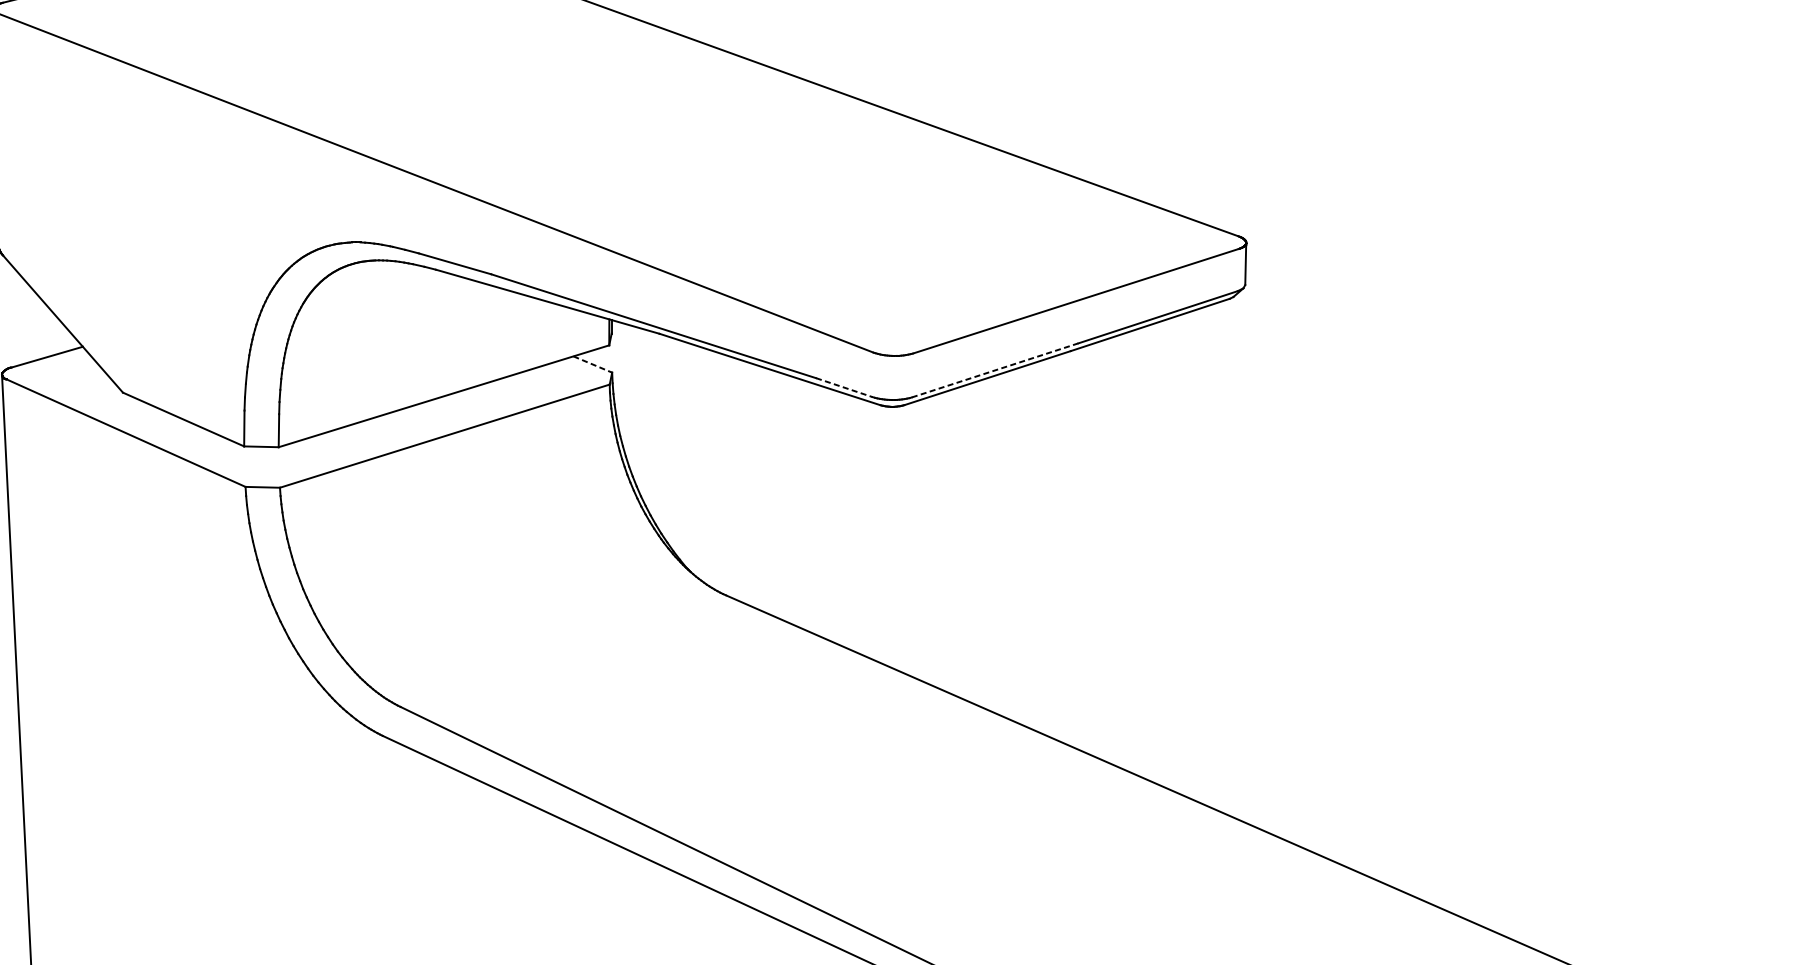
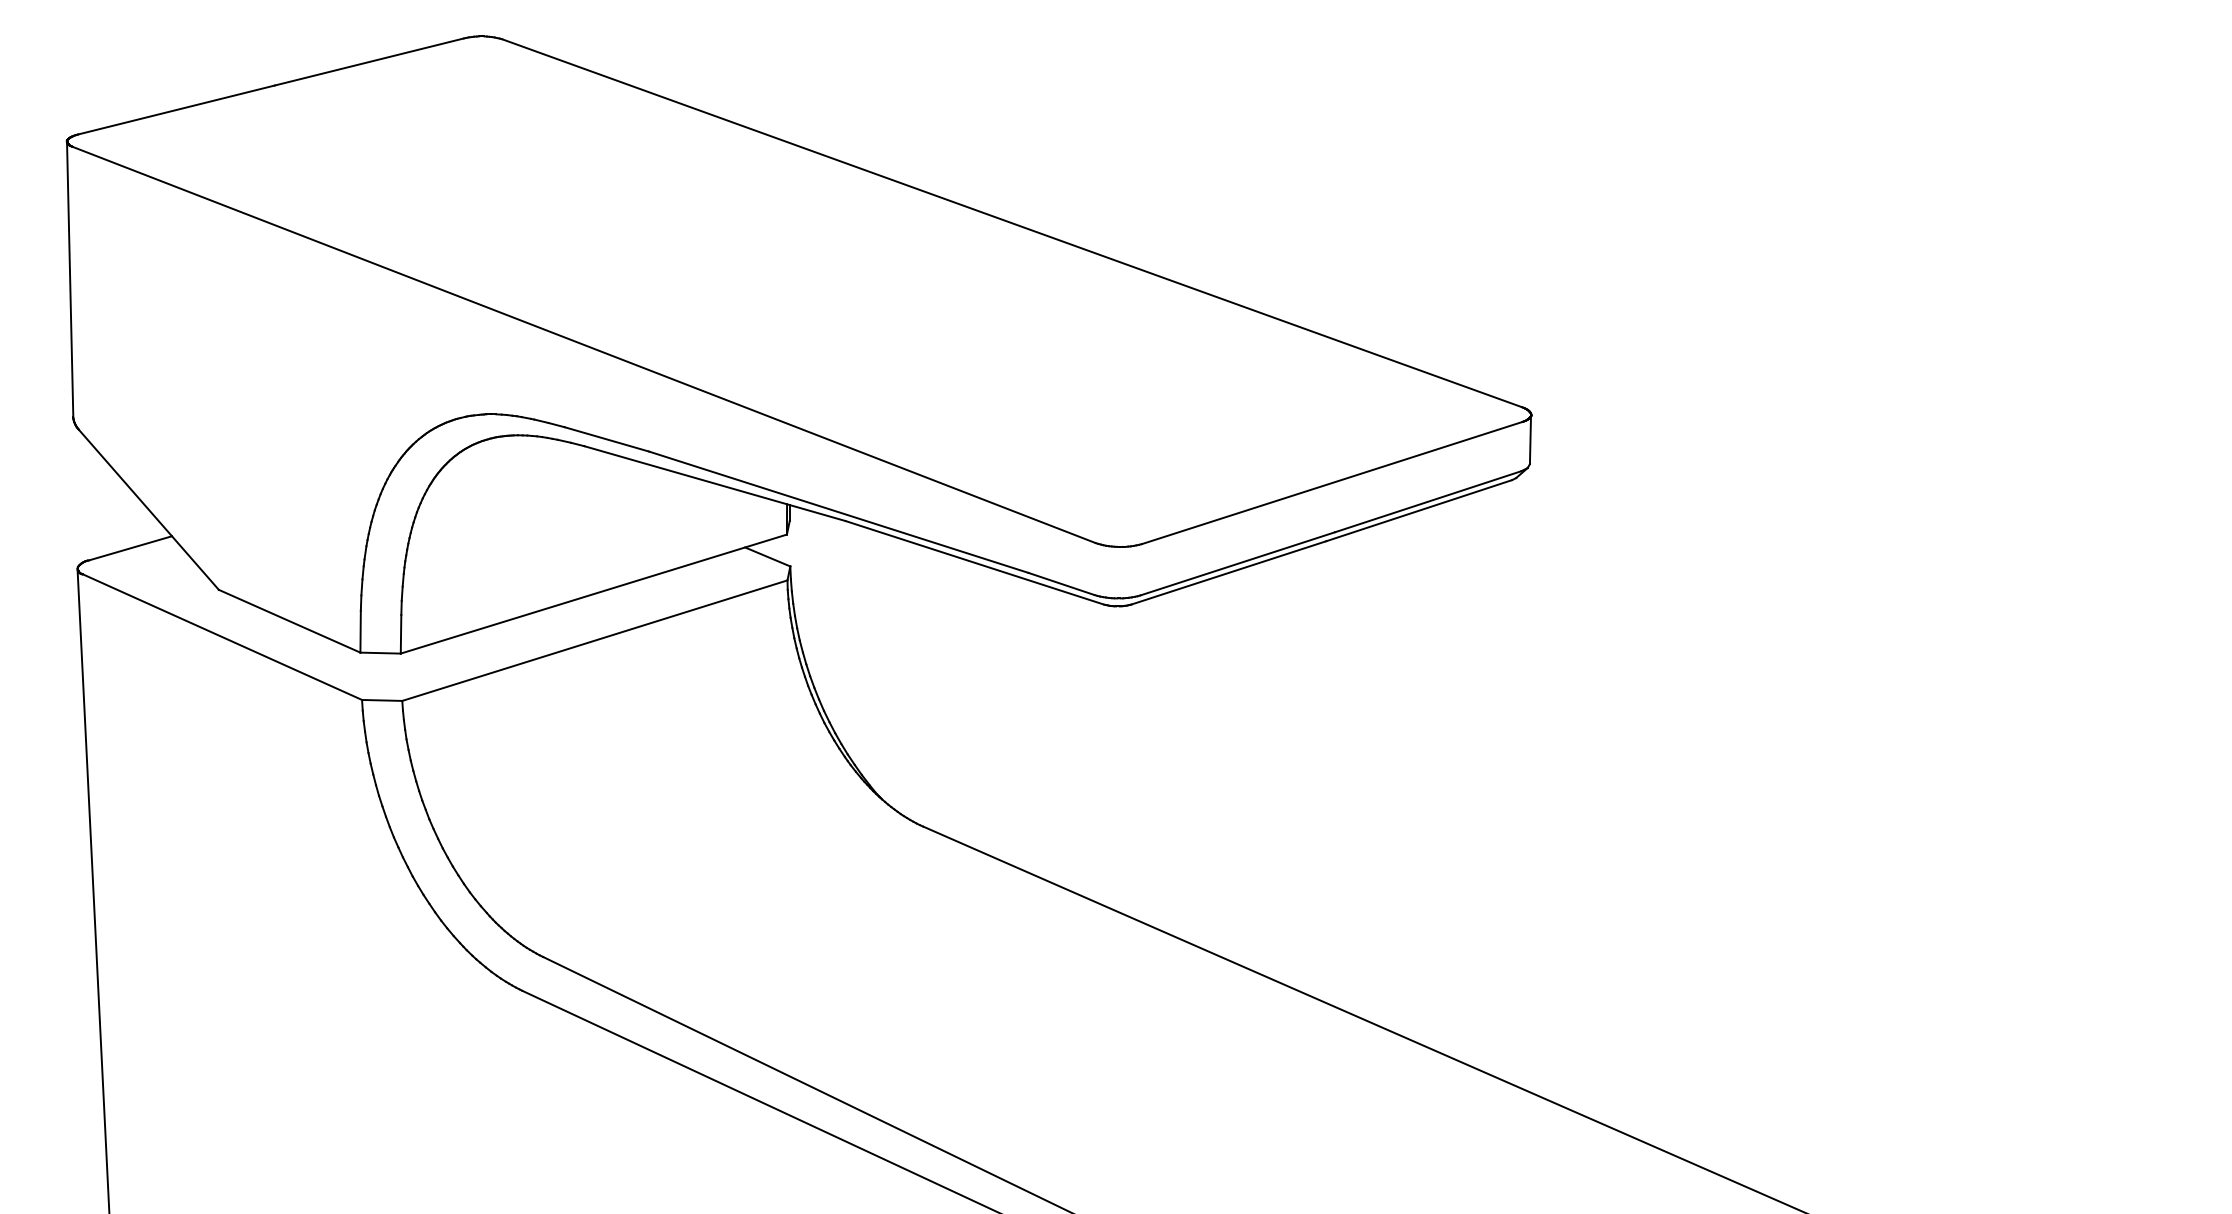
line: (592, 364) -> (767, 556), dashed -> solid
line: (995, 370) -> (1238, 563), dashed -> solid
line: (844, 387) -> (1061, 583), dashed -> solid

